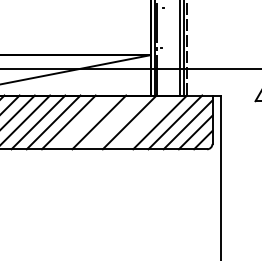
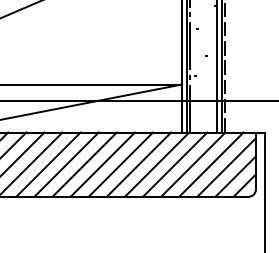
line: (83, 122) -> (102, 164), added
line: (114, 122) -> (139, 164), added
line: (144, 122) -> (174, 164), added

